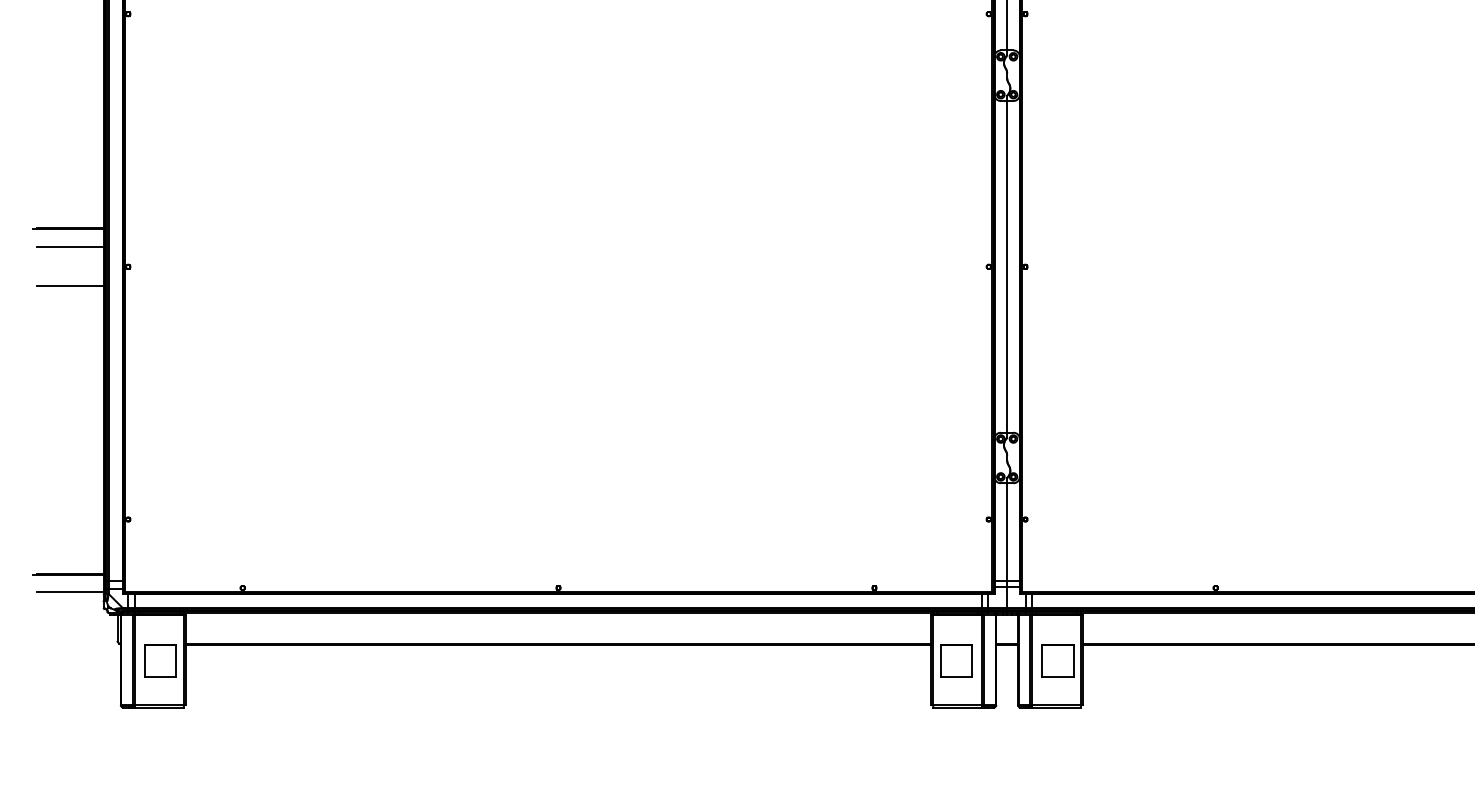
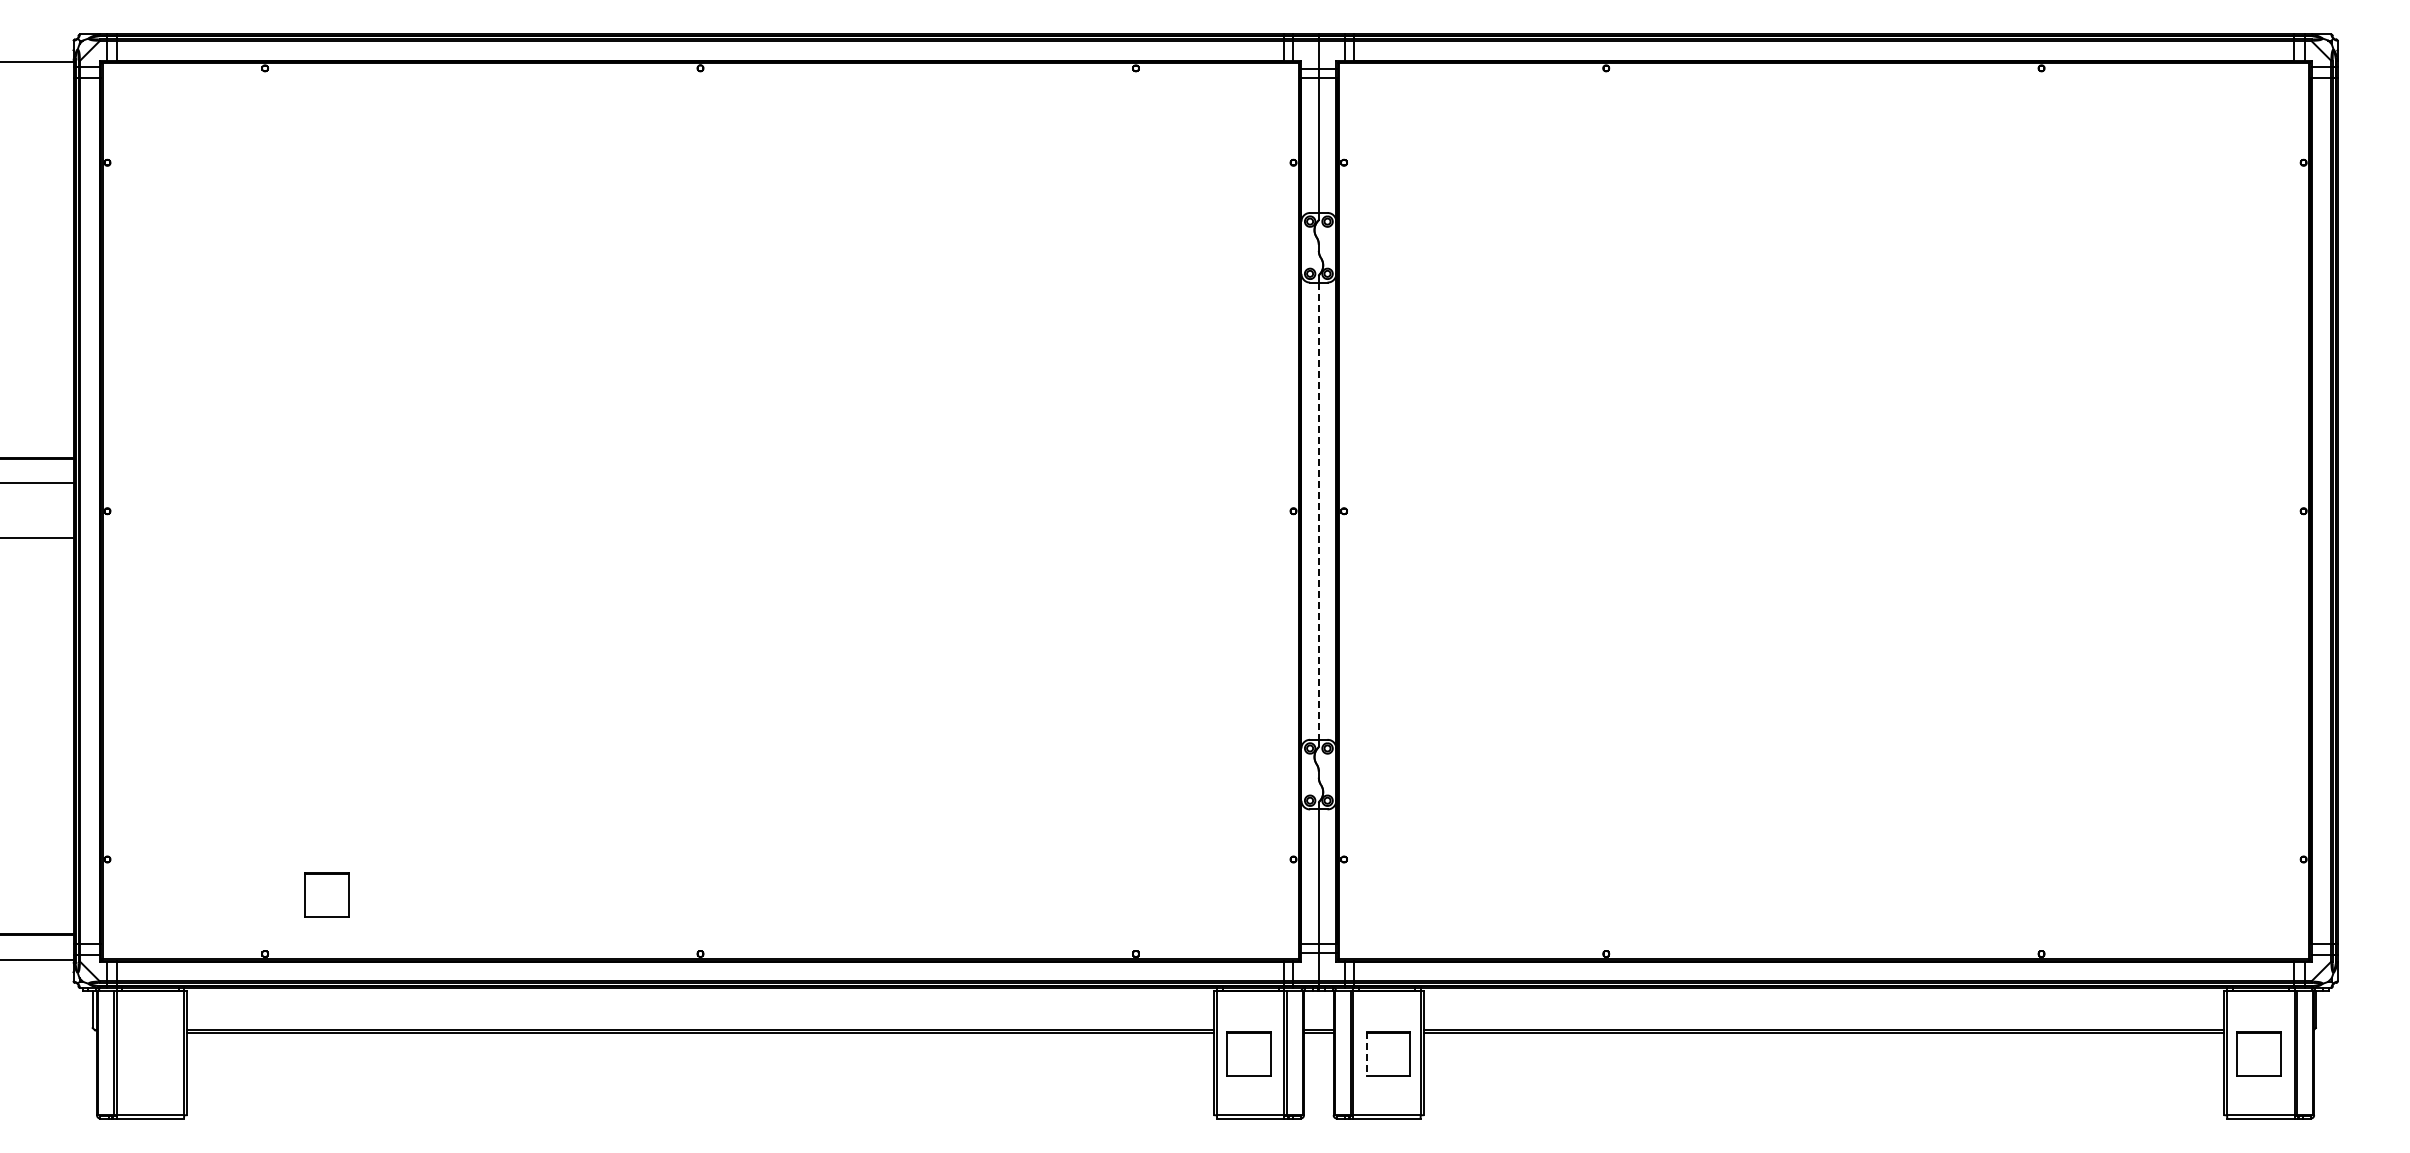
line: (1006, 267) -> (1318, 511), solid -> dashed
part: (160, 660) -> (326, 894), moved
line: (1041, 661) -> (1366, 1054), solid -> dashed

